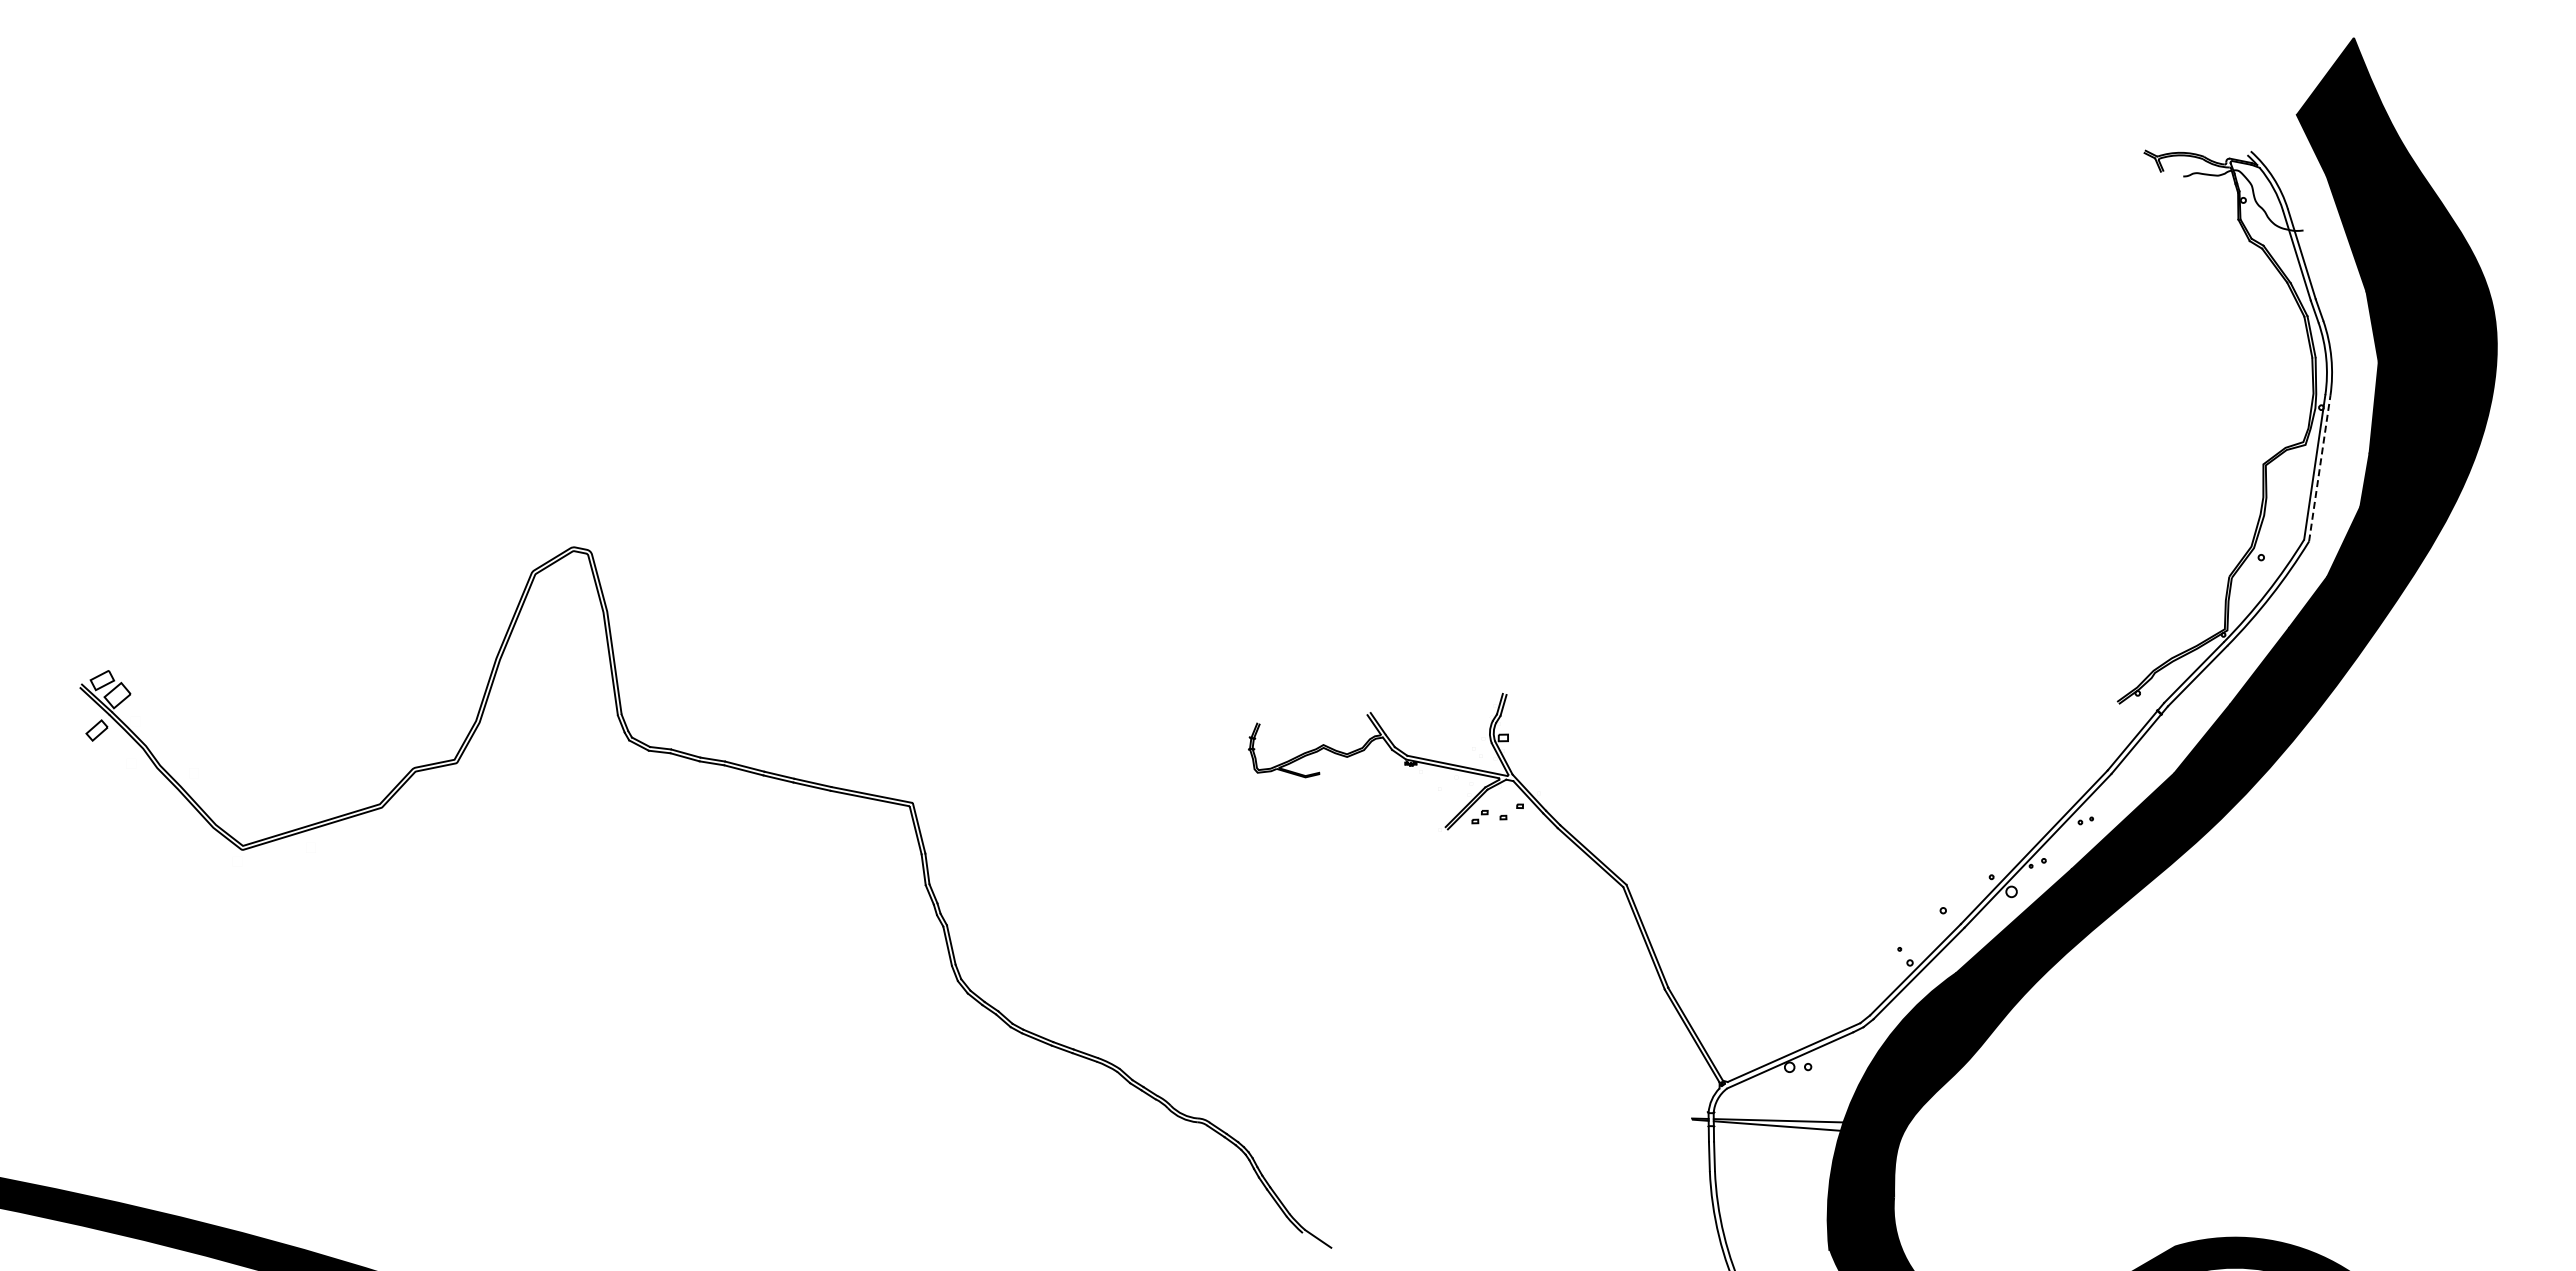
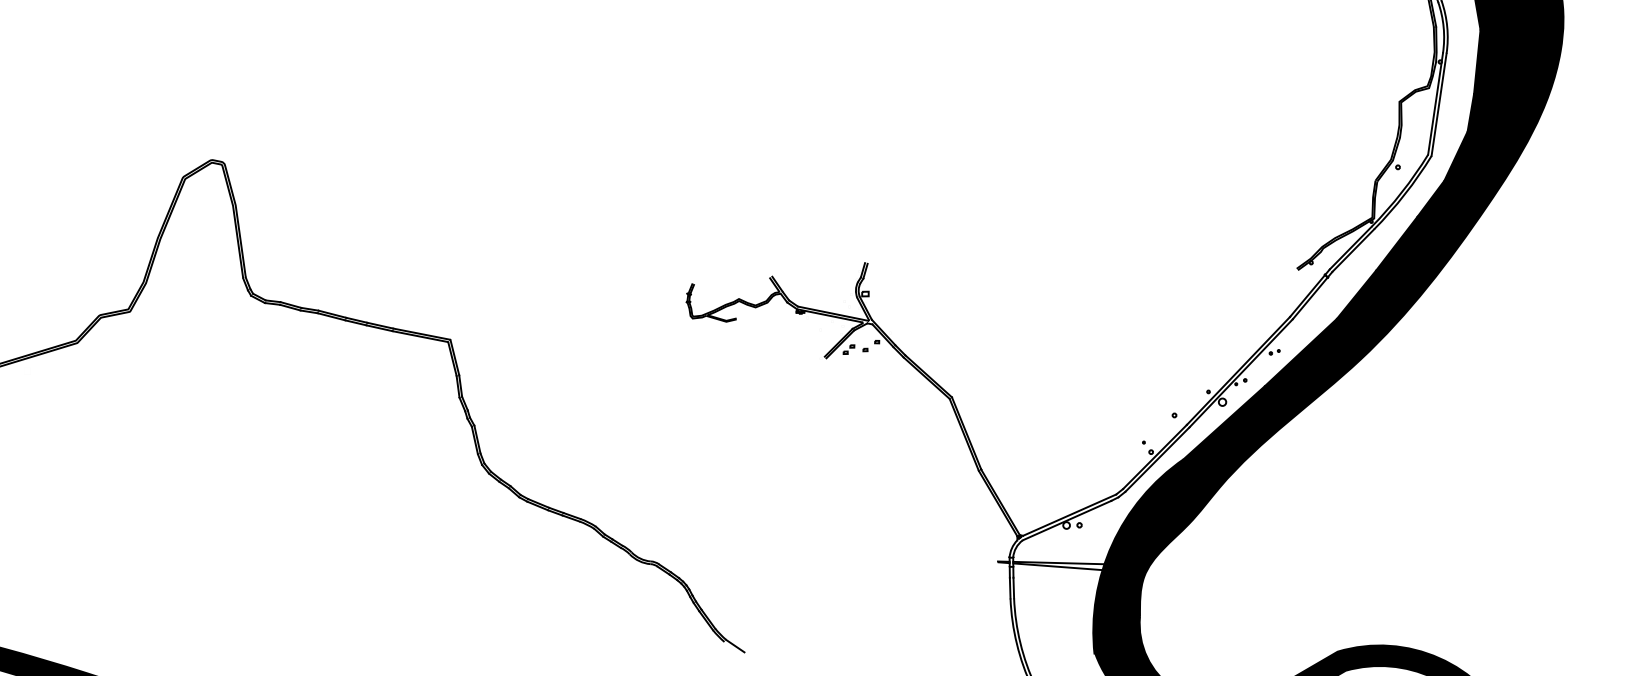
line: (2319, 468) -> (1438, 104), dashed -> solid

